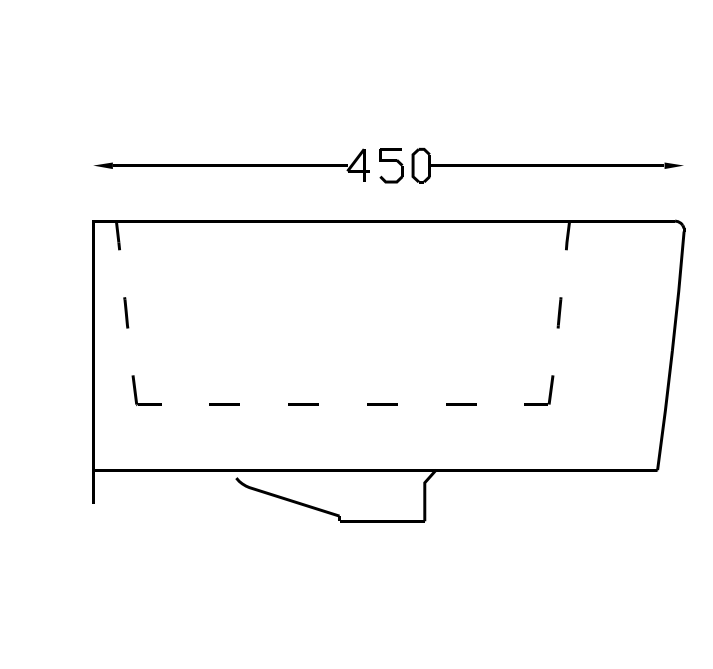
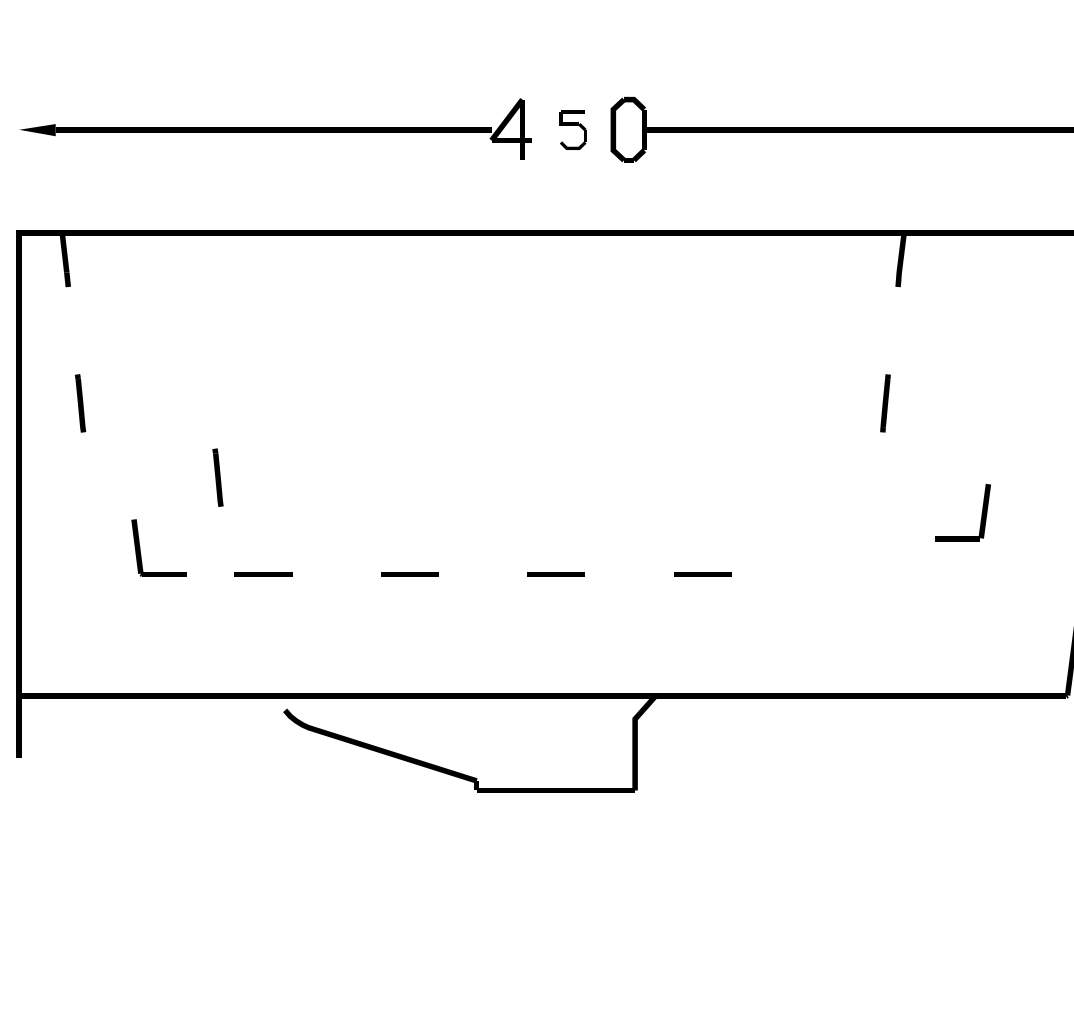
part: (391, 165) -> (573, 129), size x0.6
line: (200, 352) -> (218, 476), added
part: (136, 390) -> (140, 547), moved
part: (549, 390) -> (981, 512), moved

